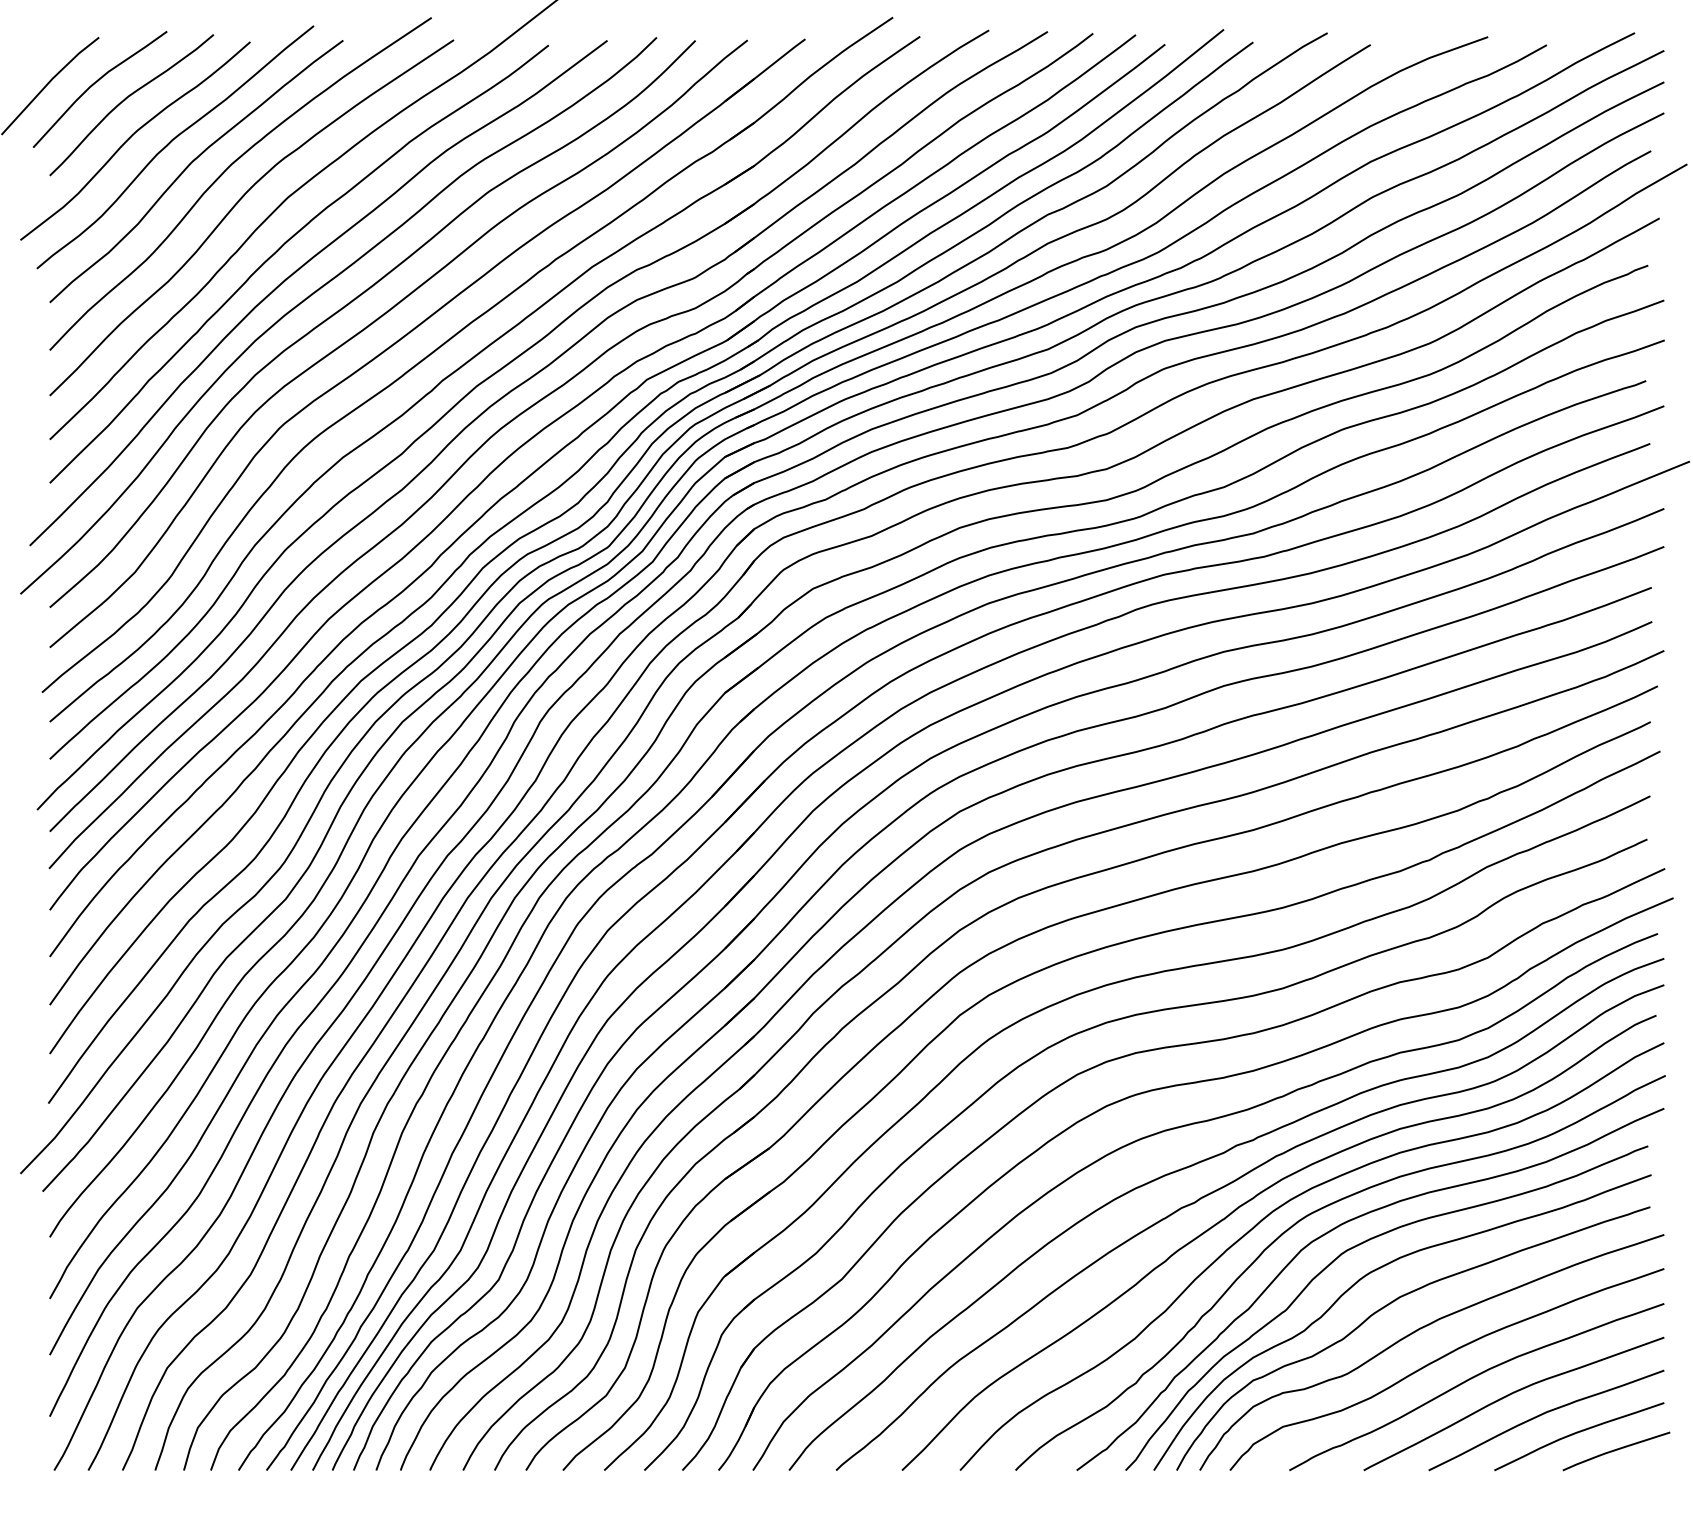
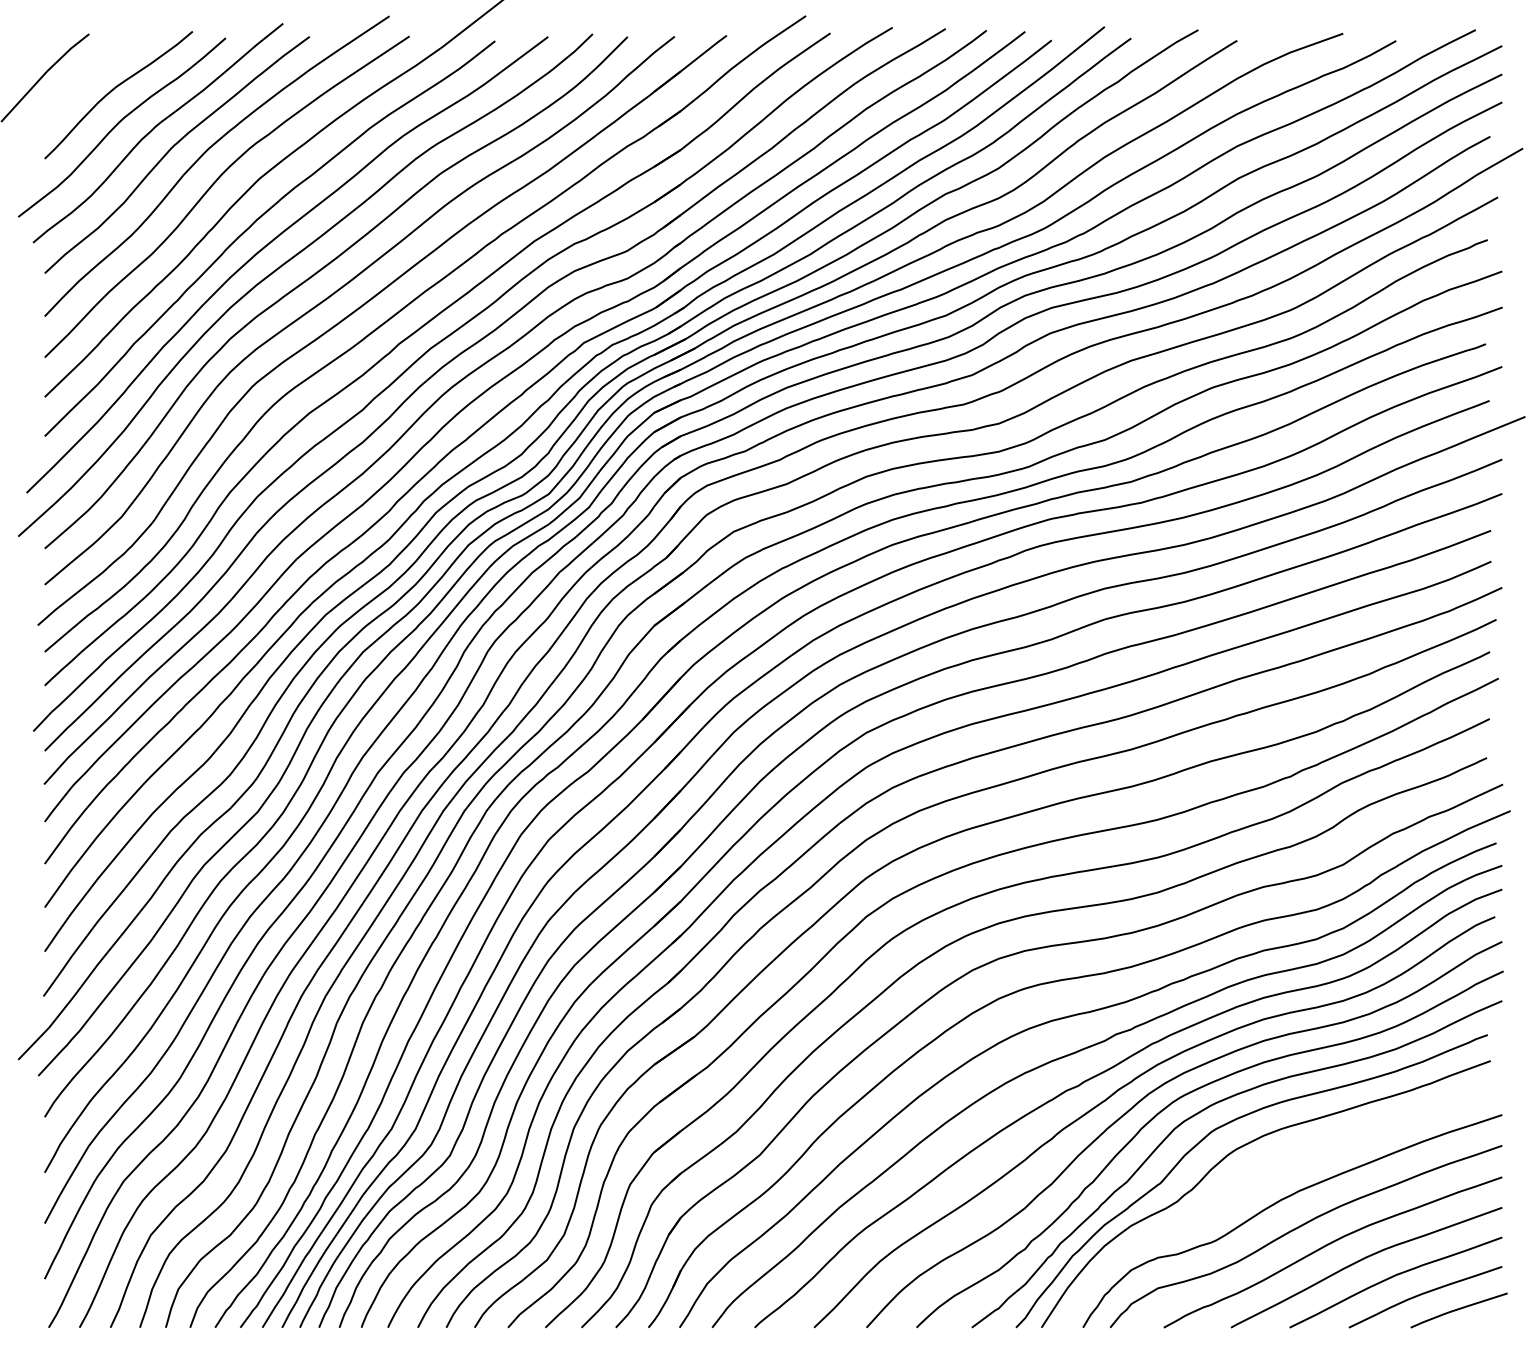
curve: (94, 84) -> (85, 76), removed
curve: (1389, 1305) -> (1254, 1178), removed

